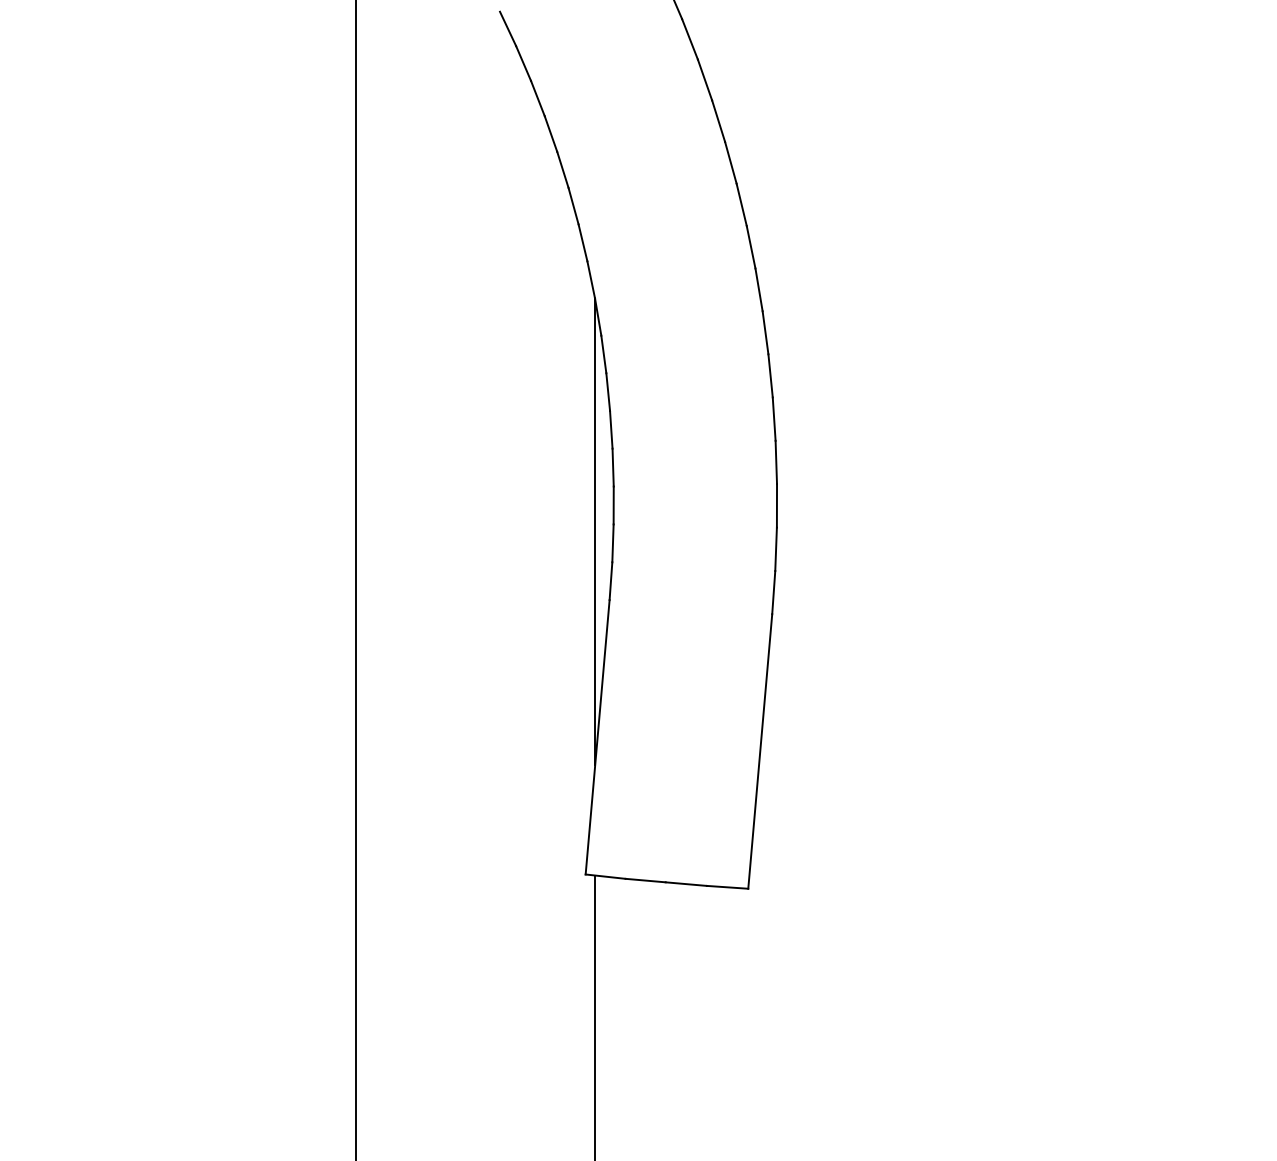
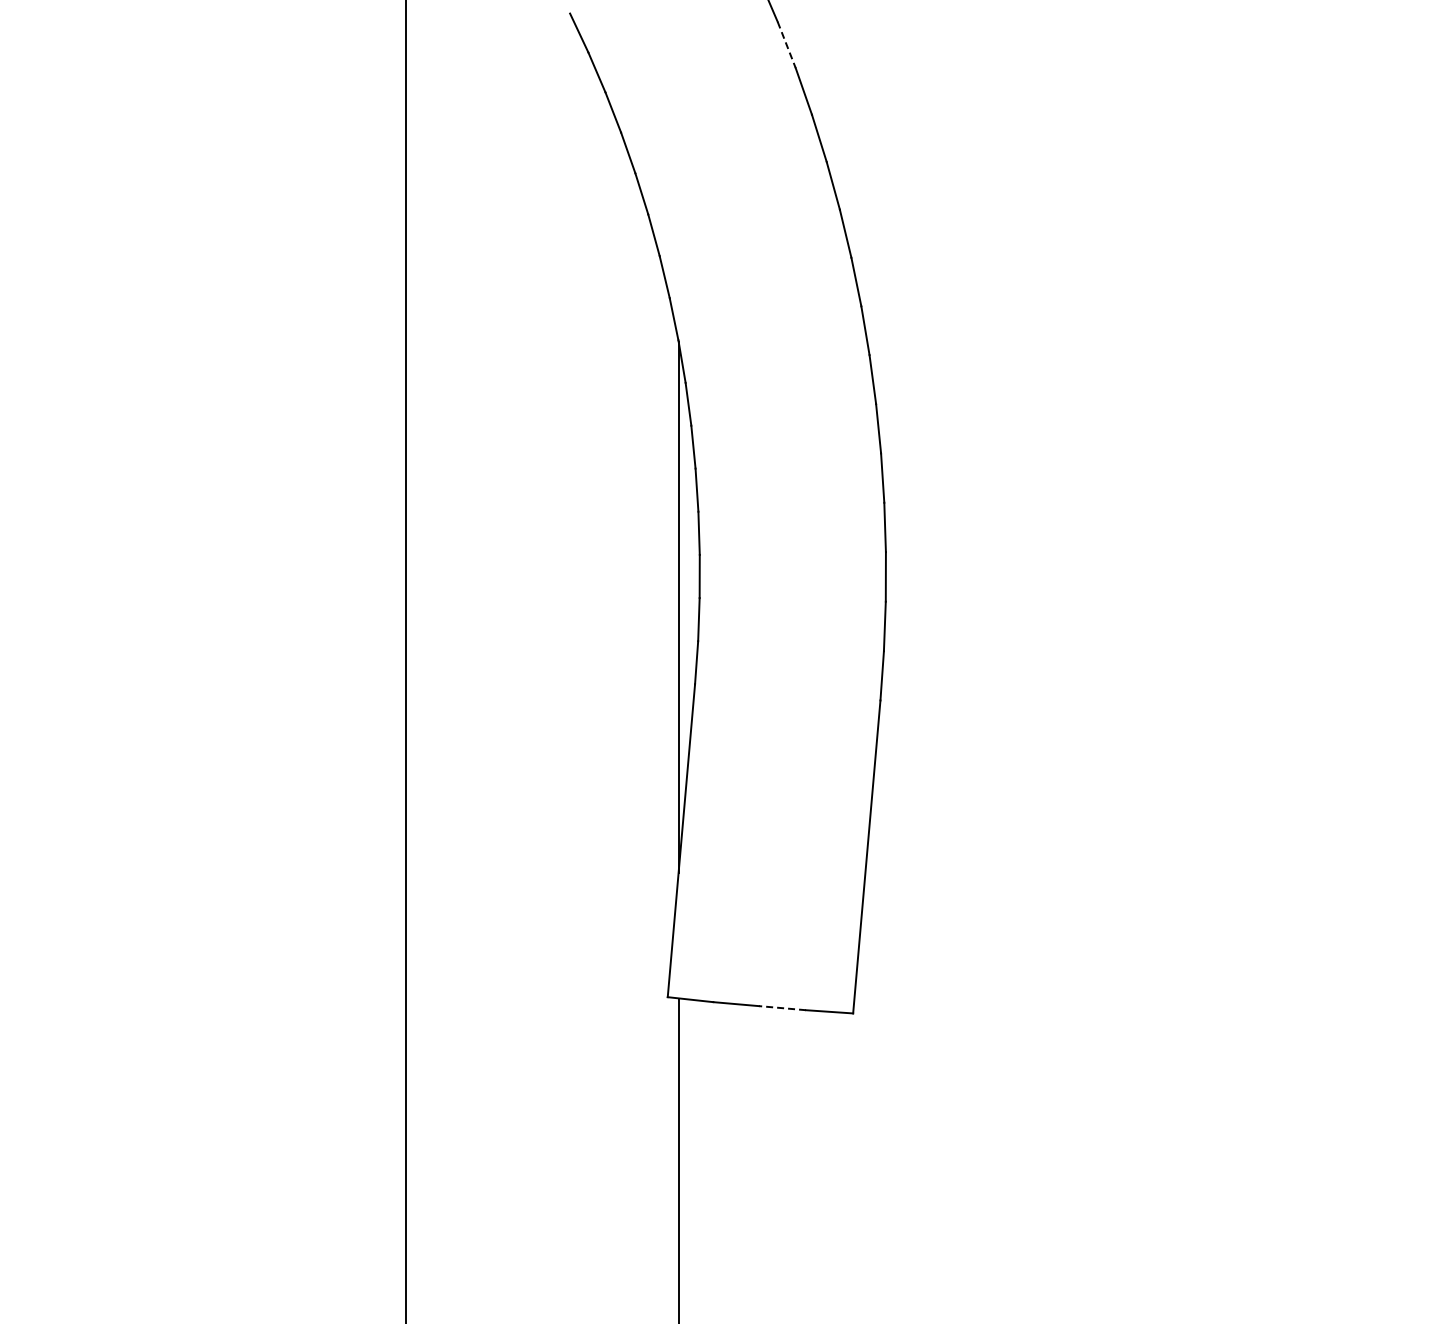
line: (689, 38) -> (786, 44), solid -> dashed
line: (686, 884) -> (782, 1008), solid -> dashed

